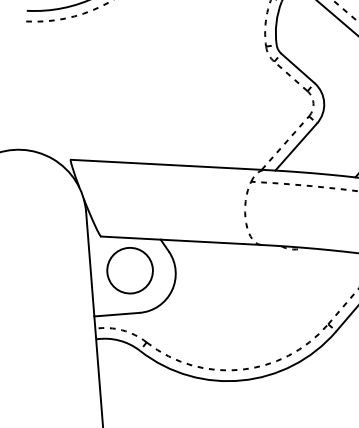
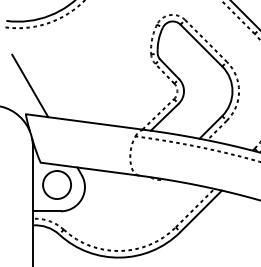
line: (74, 112) -> (30, 85), added

